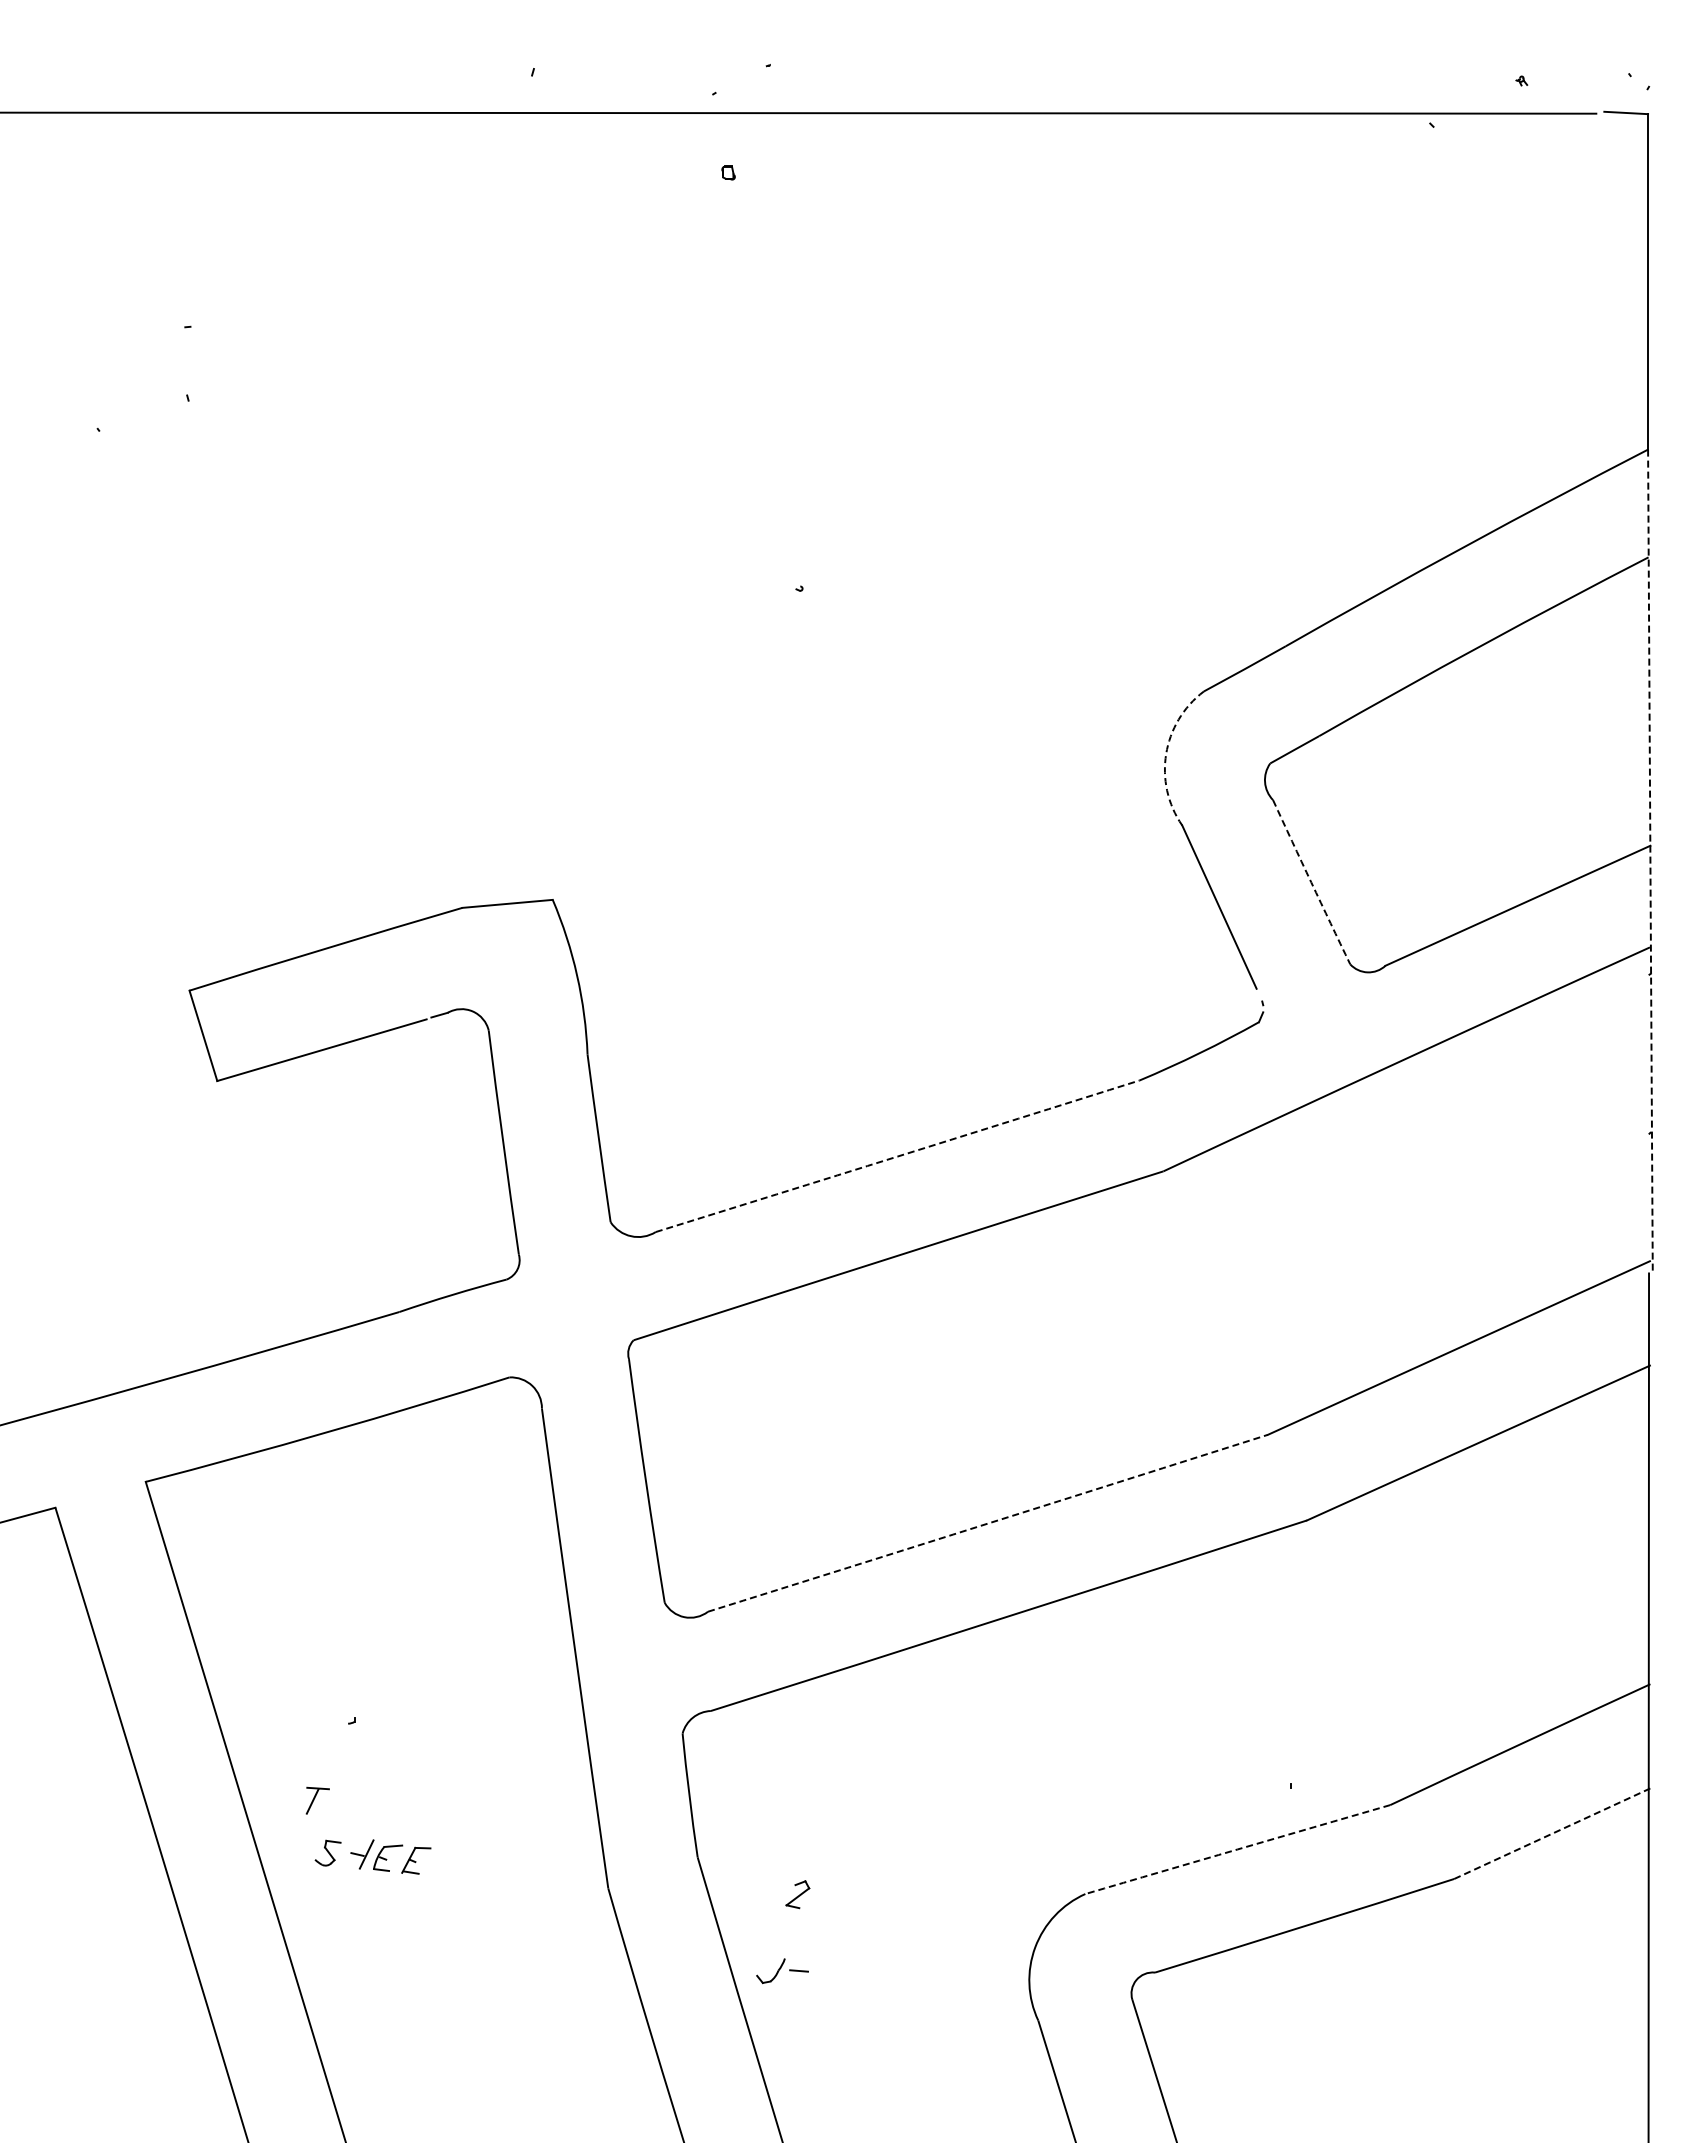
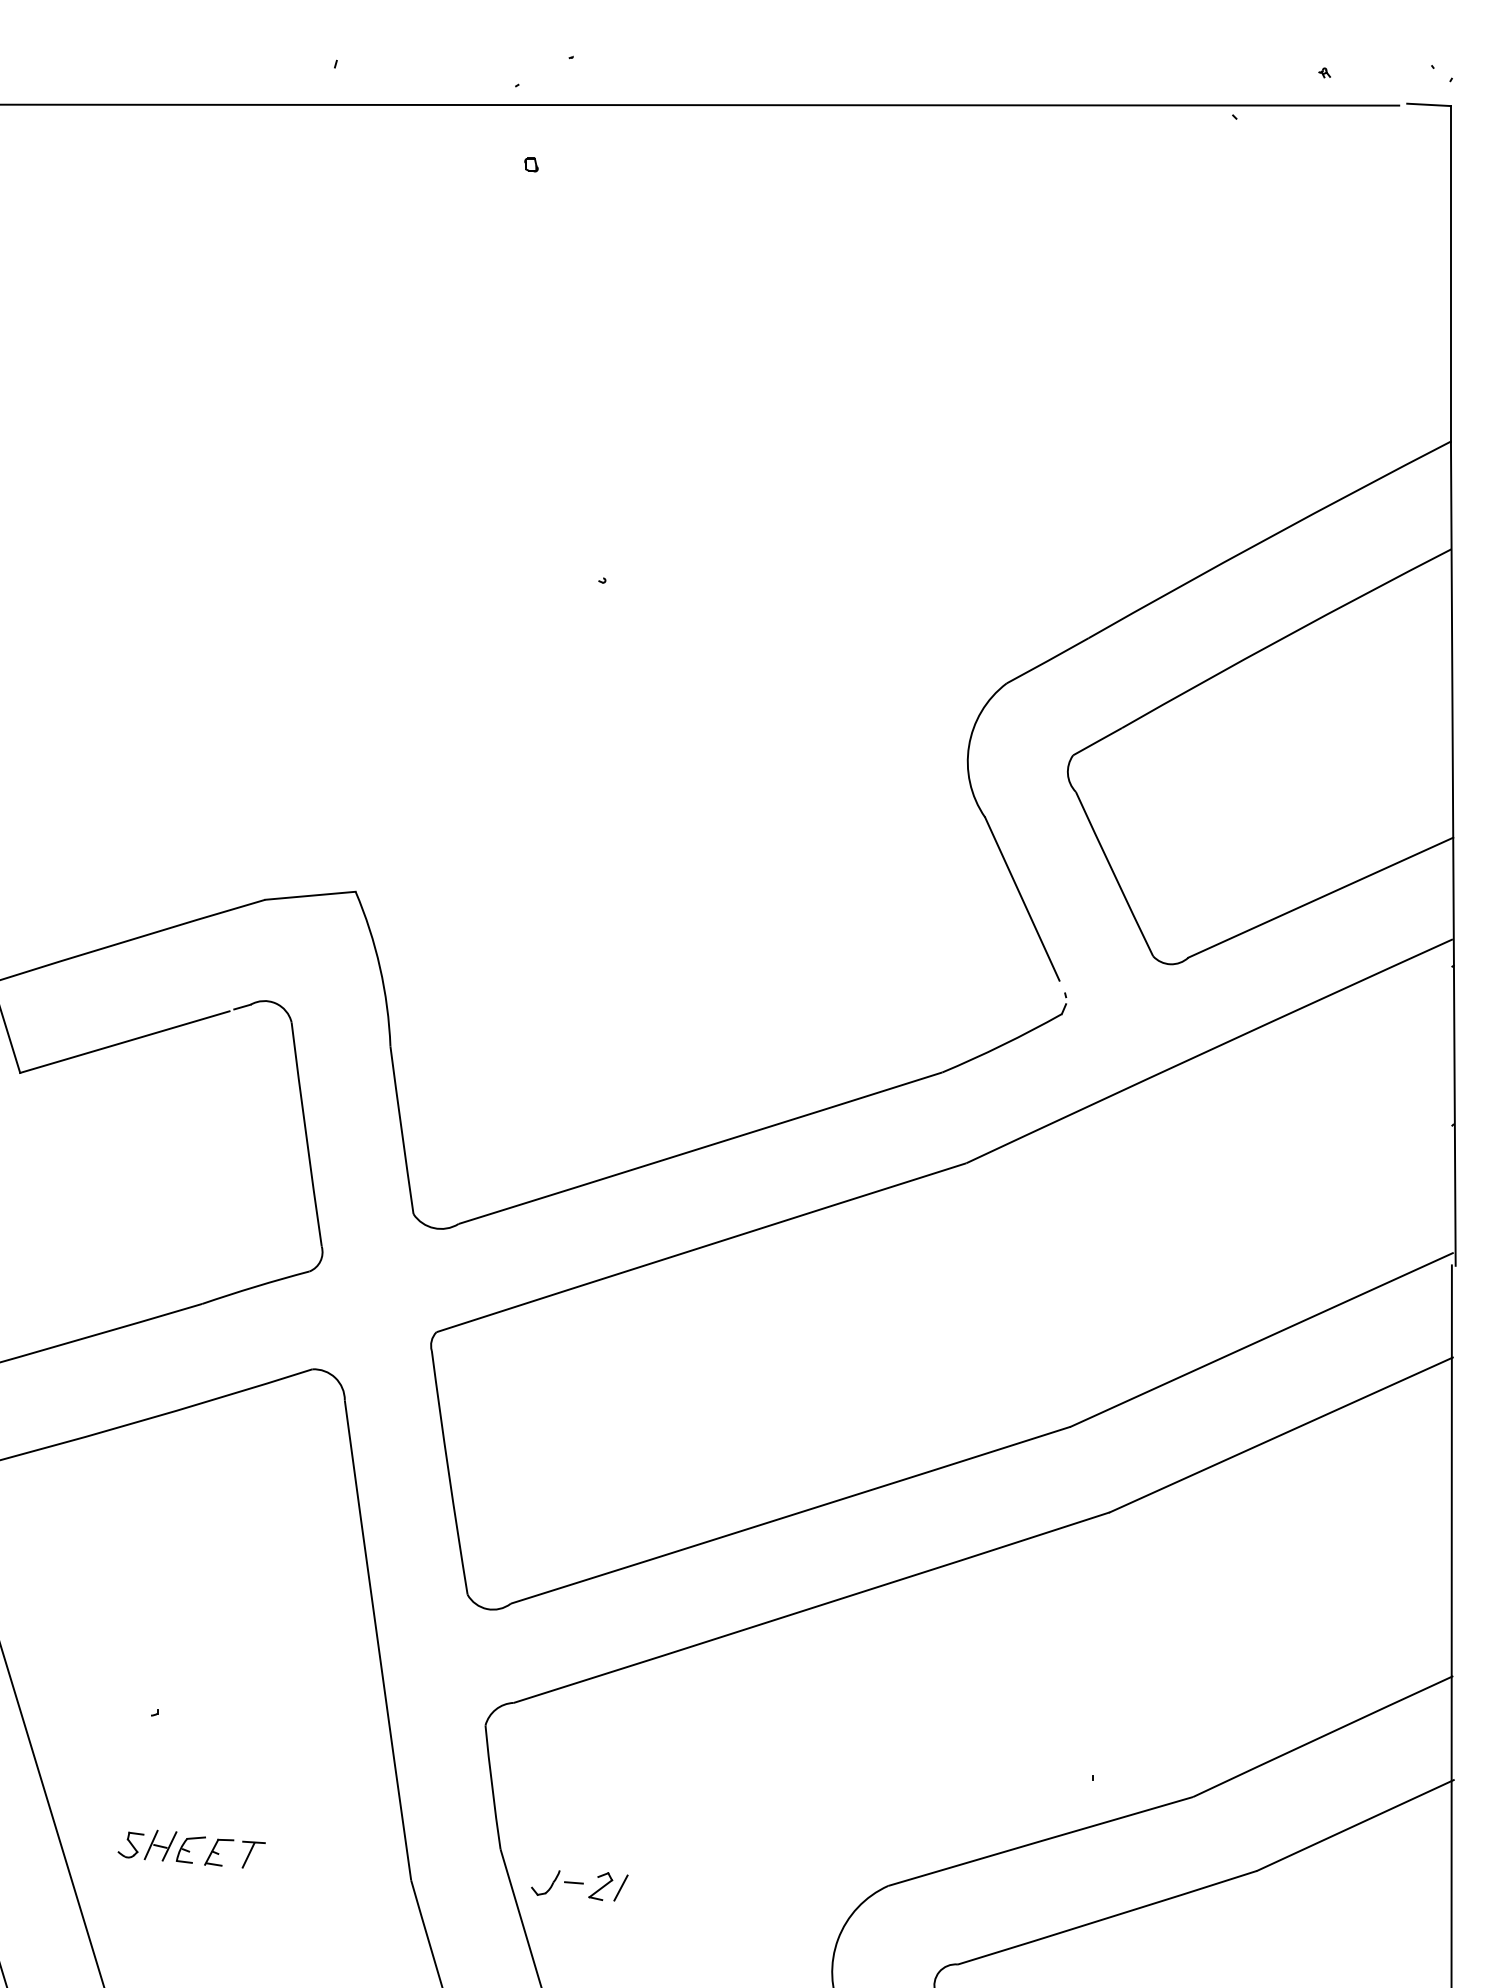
arc: (1166, 754) -> (969, 746), dashed -> solid
line: (1650, 862) -> (1453, 854), dashed -> solid
arc: (1311, 882) -> (1114, 874), dashed -> solid
arc: (897, 1156) -> (700, 1148), dashed -> solid
arc: (988, 1523) -> (791, 1515), dashed -> solid
part: (317, 1800) -> (253, 1854), moved
line: (1553, 1833) -> (1356, 1825), dashed -> solid
arc: (1237, 1849) -> (1040, 1841), dashed -> solid
line: (347, 1852) -> (150, 1844), added
line: (817, 1895) -> (620, 1887), added
part: (782, 1971) -> (557, 1883), moved

